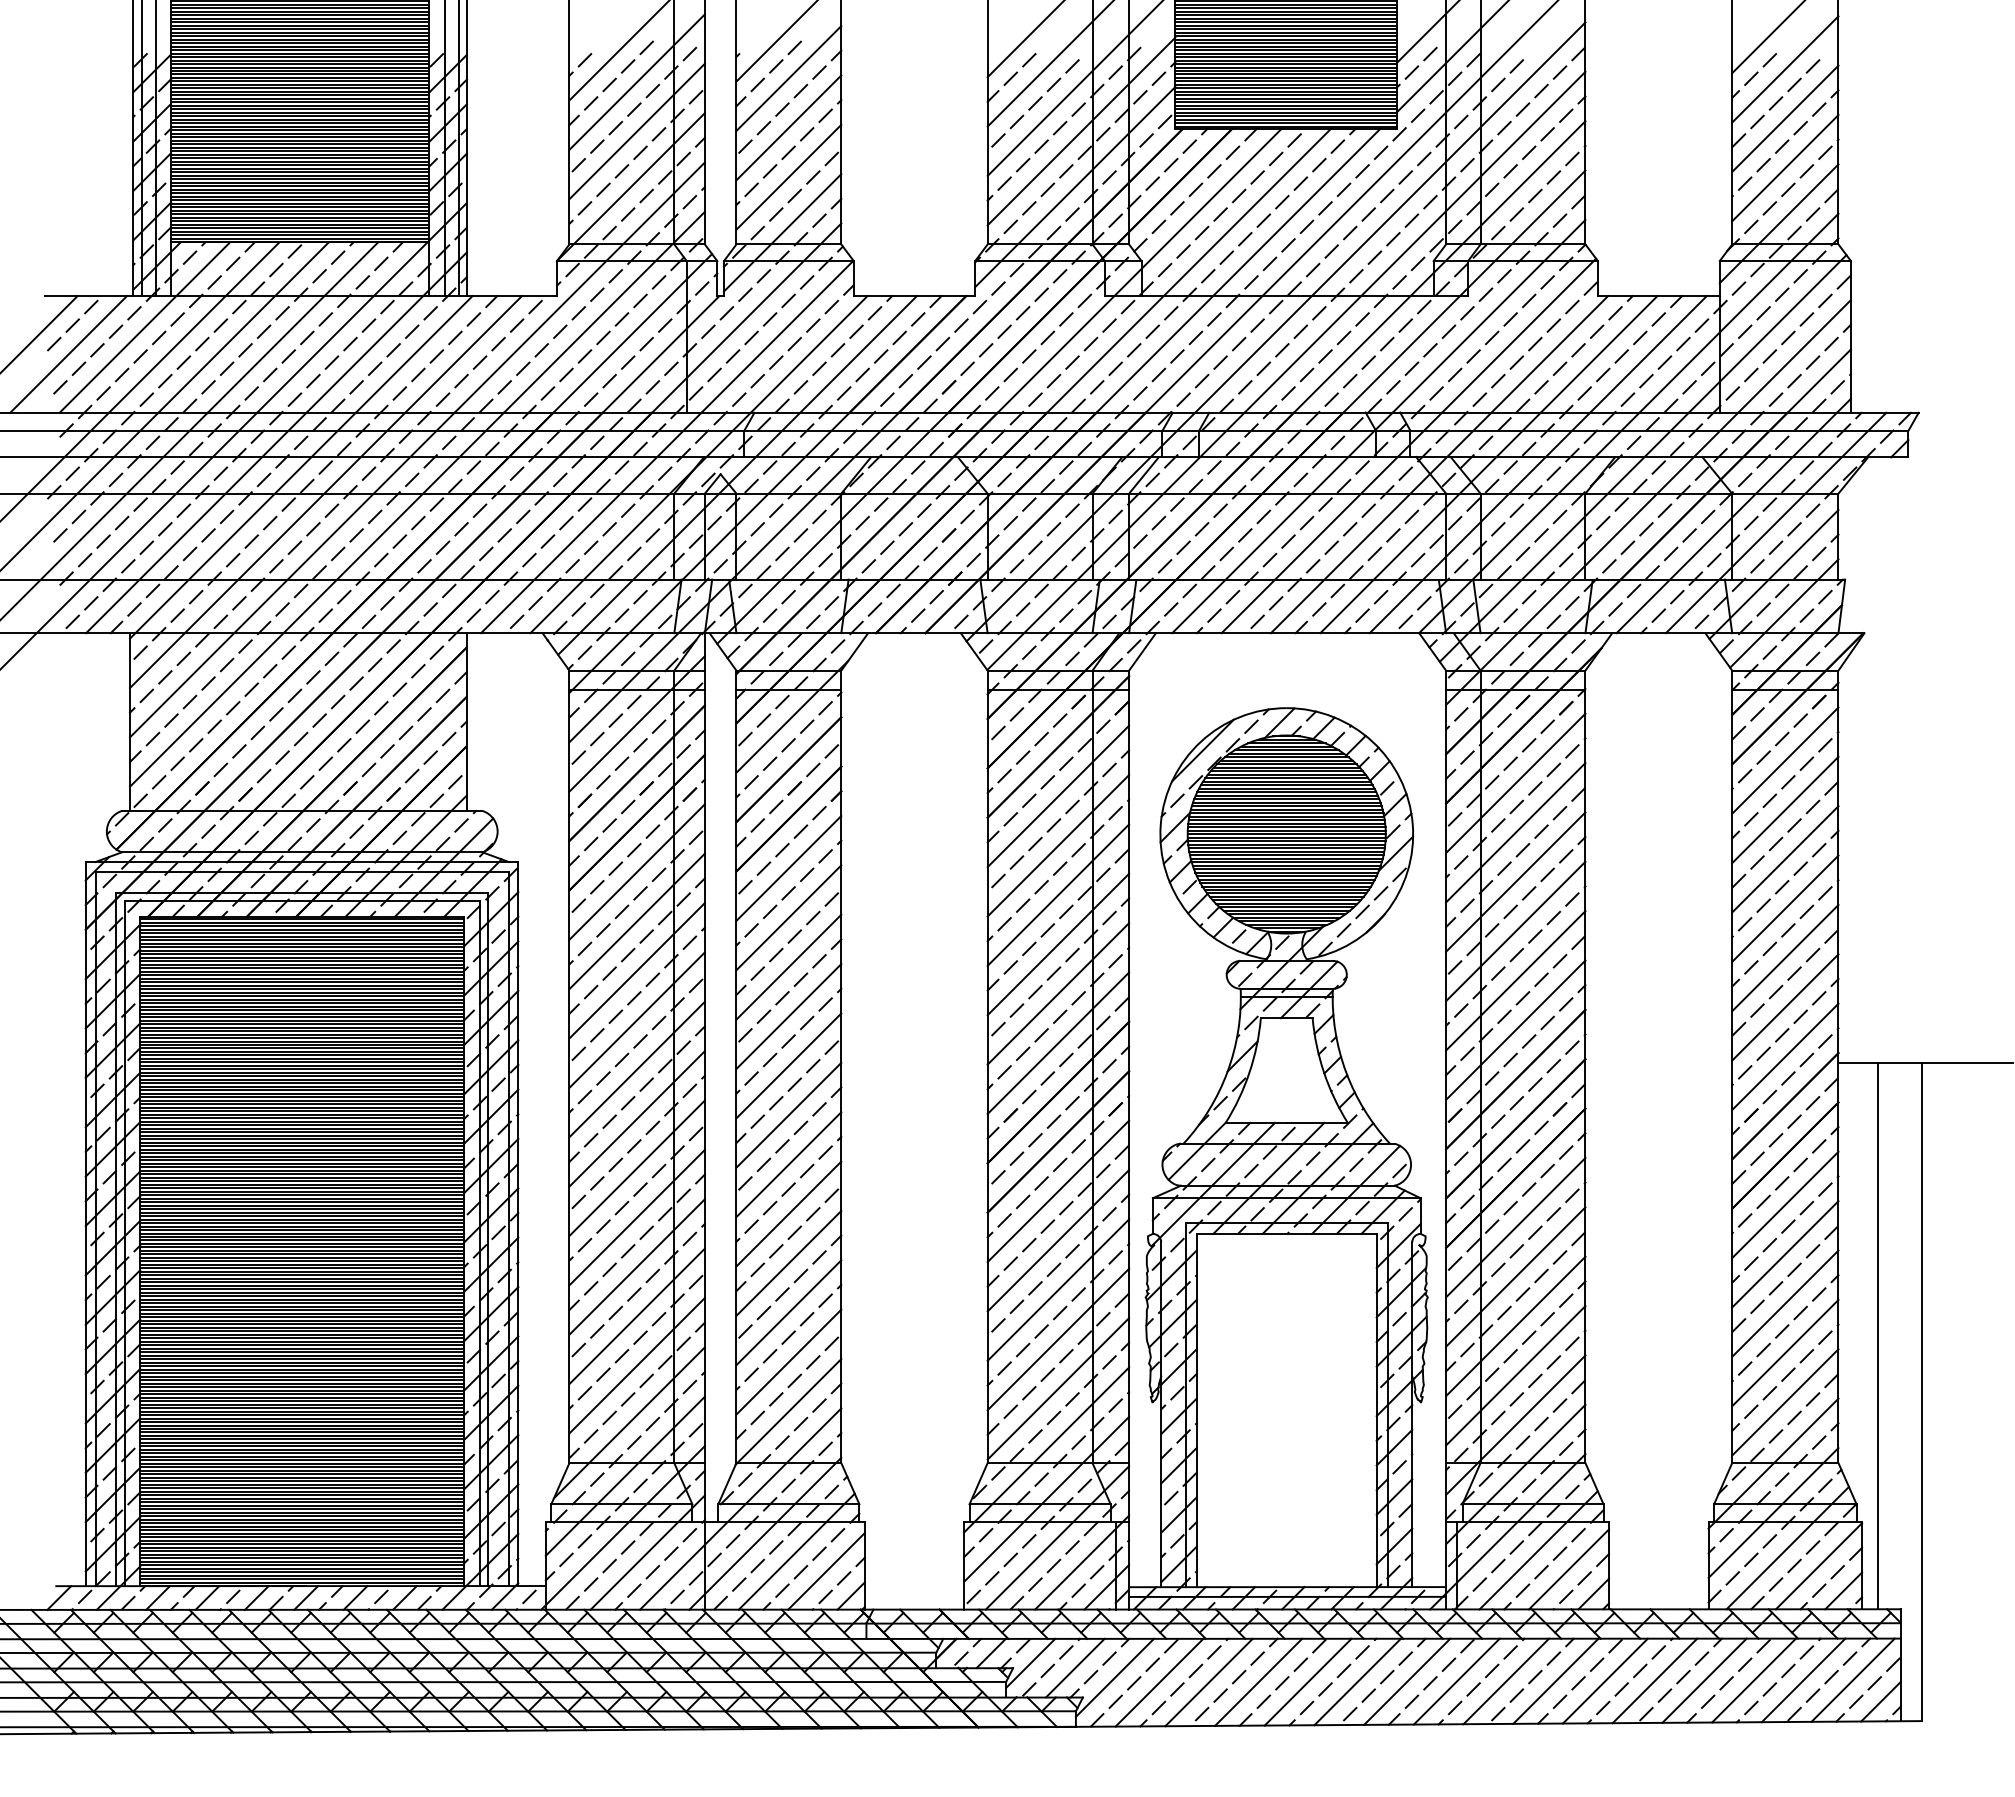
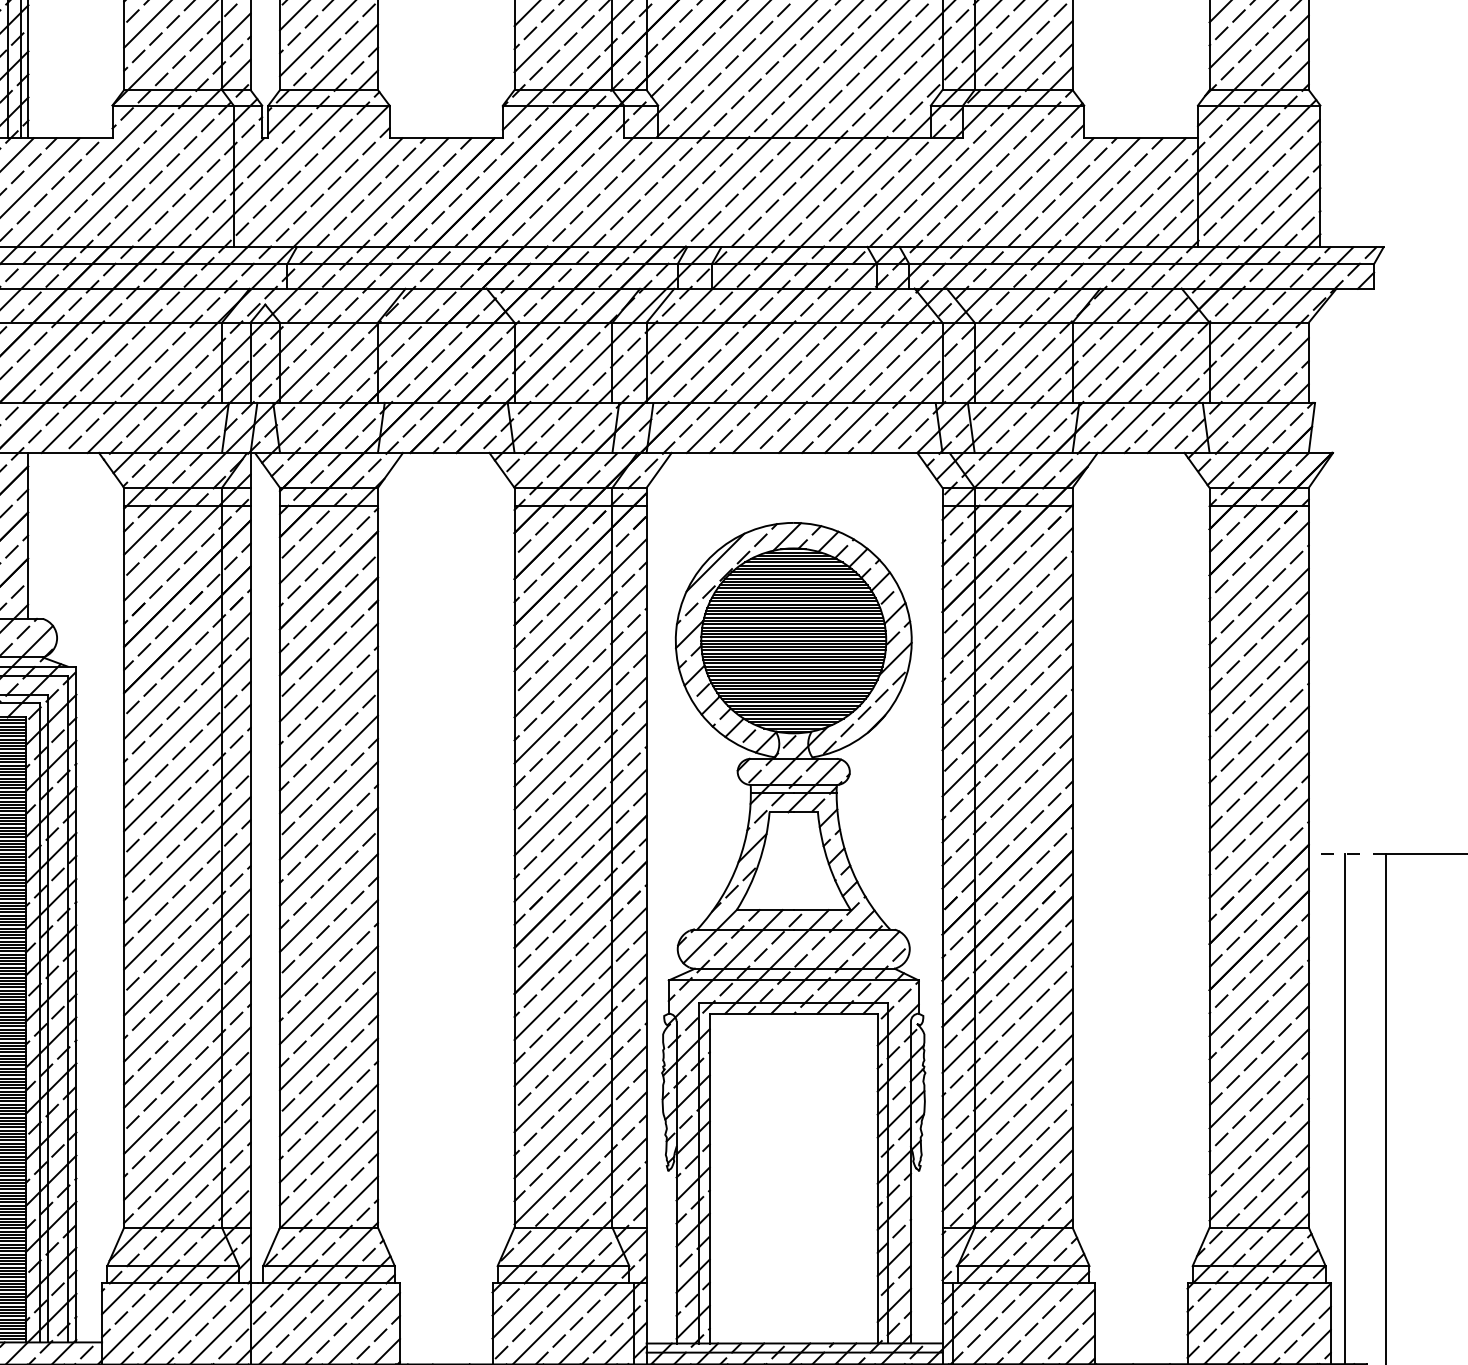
line: (1879, 1063) -> (1347, 854), solid -> dashed

